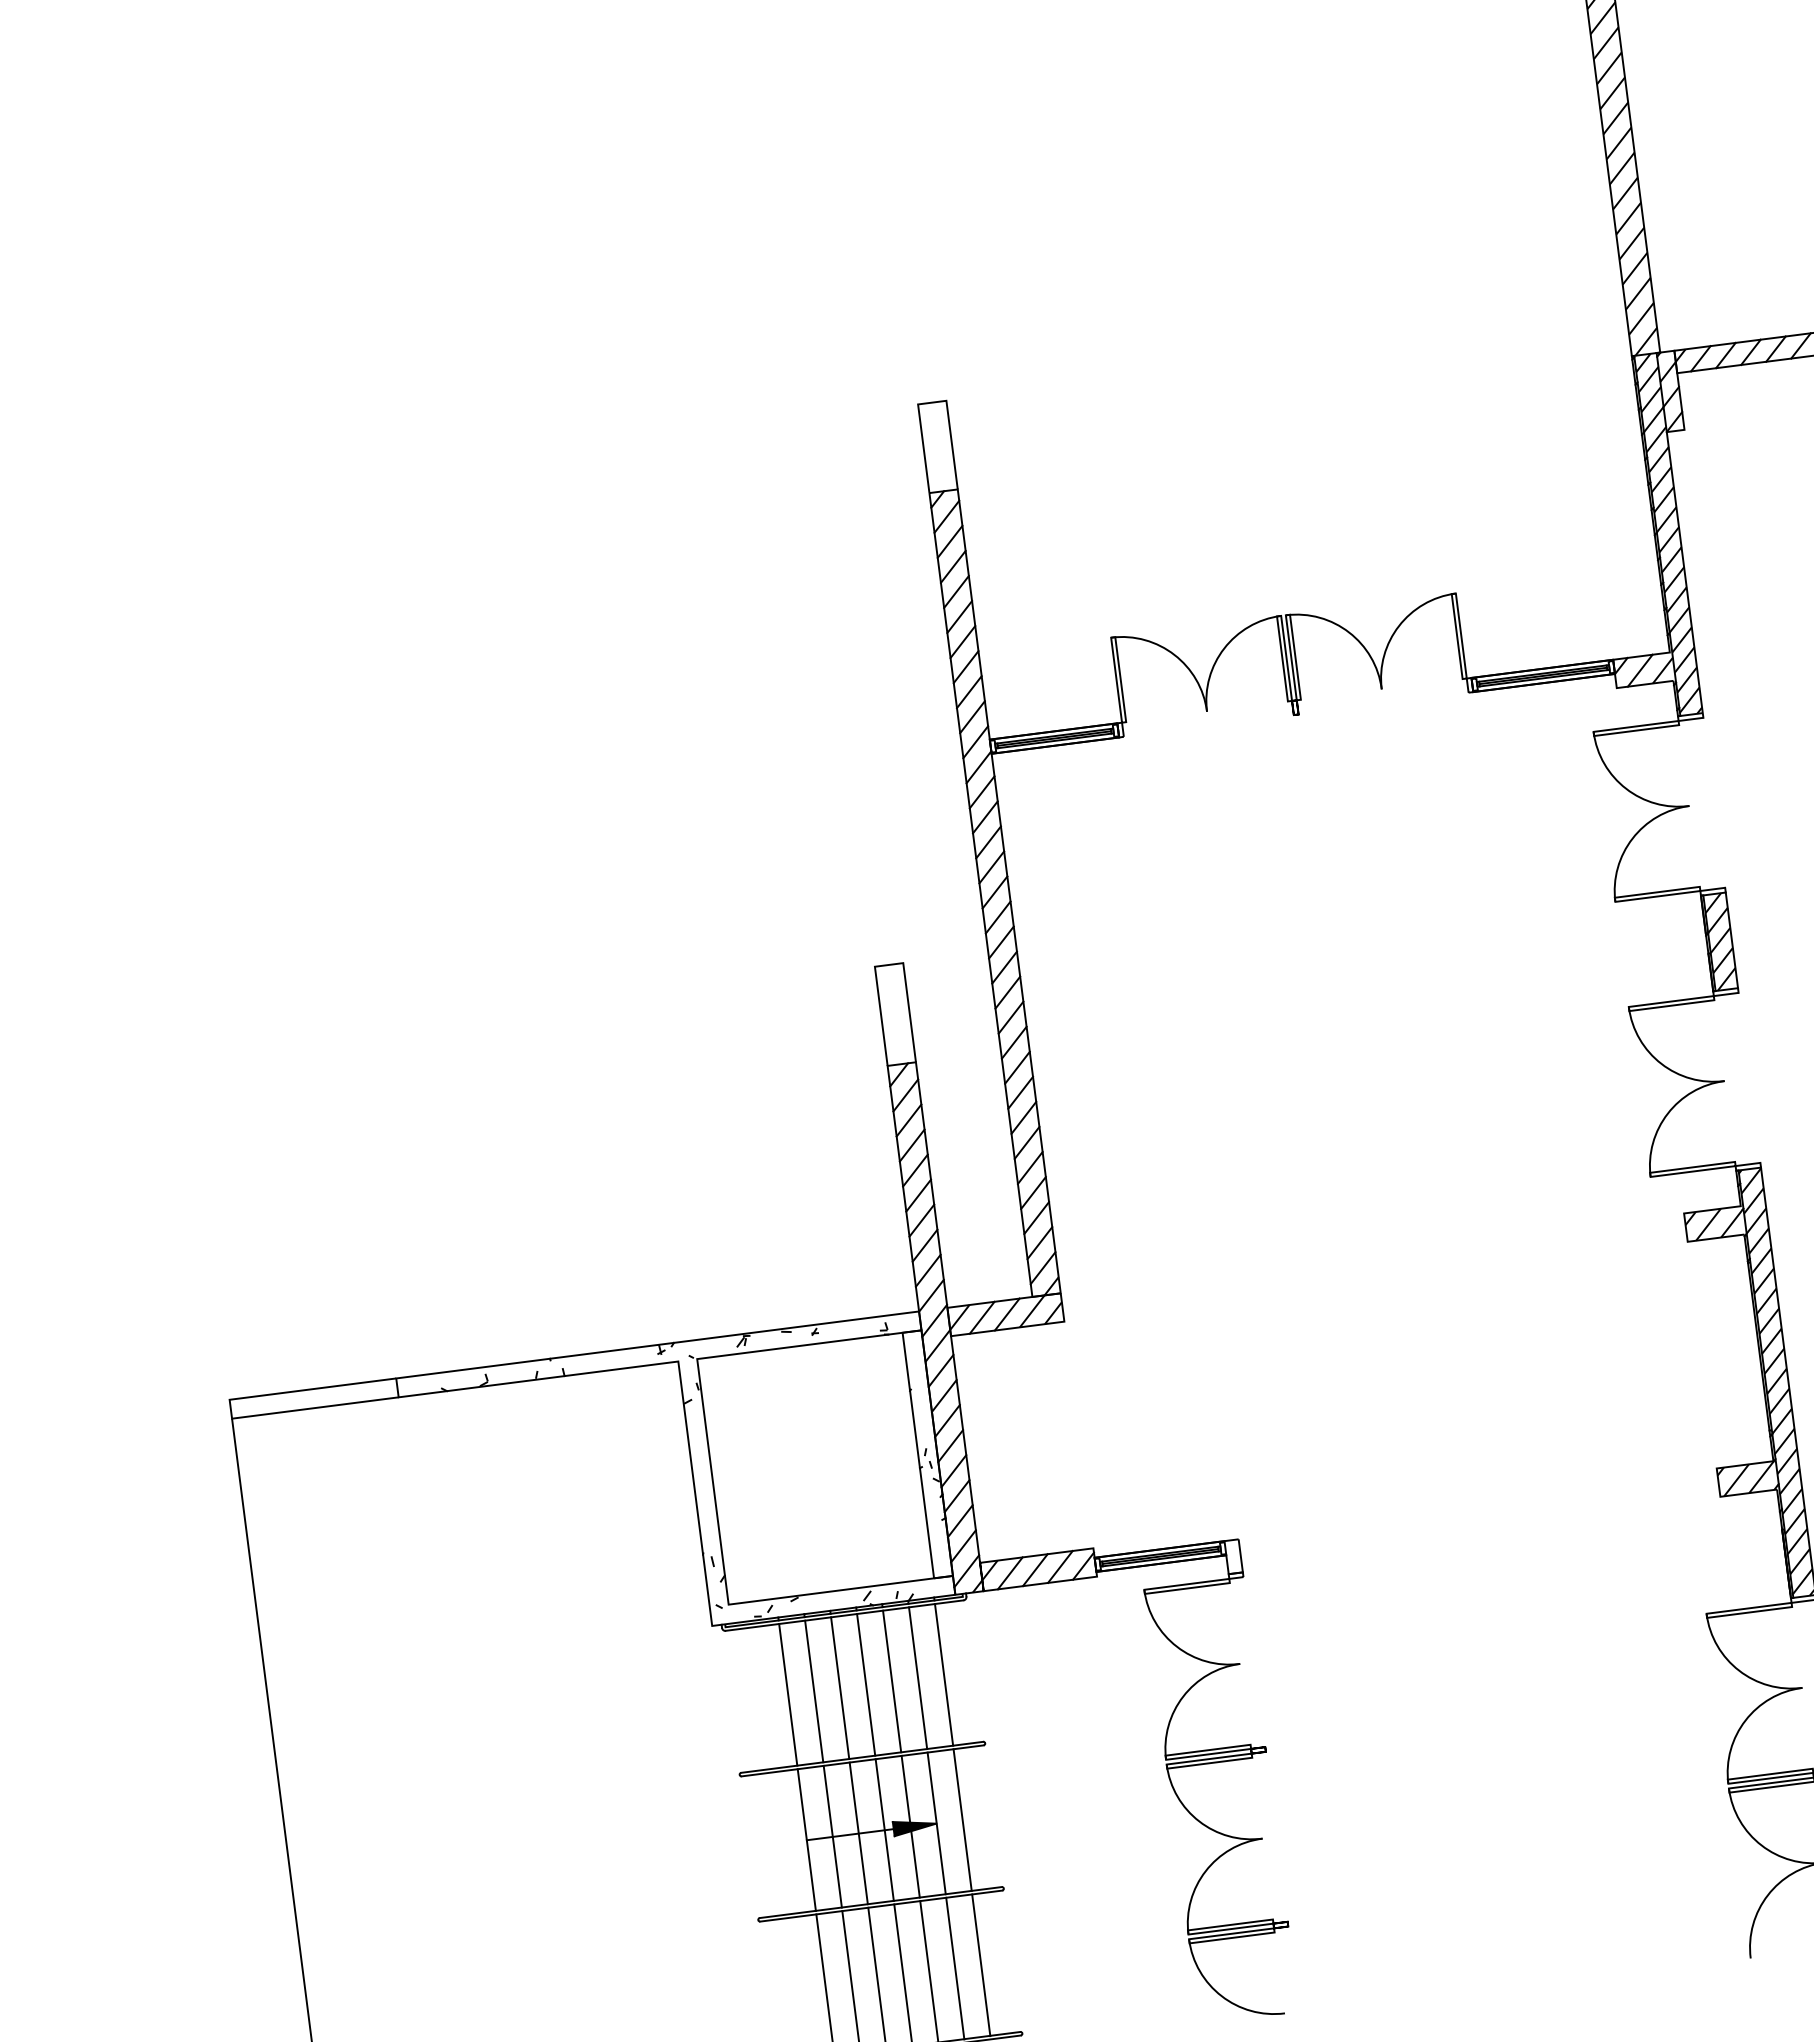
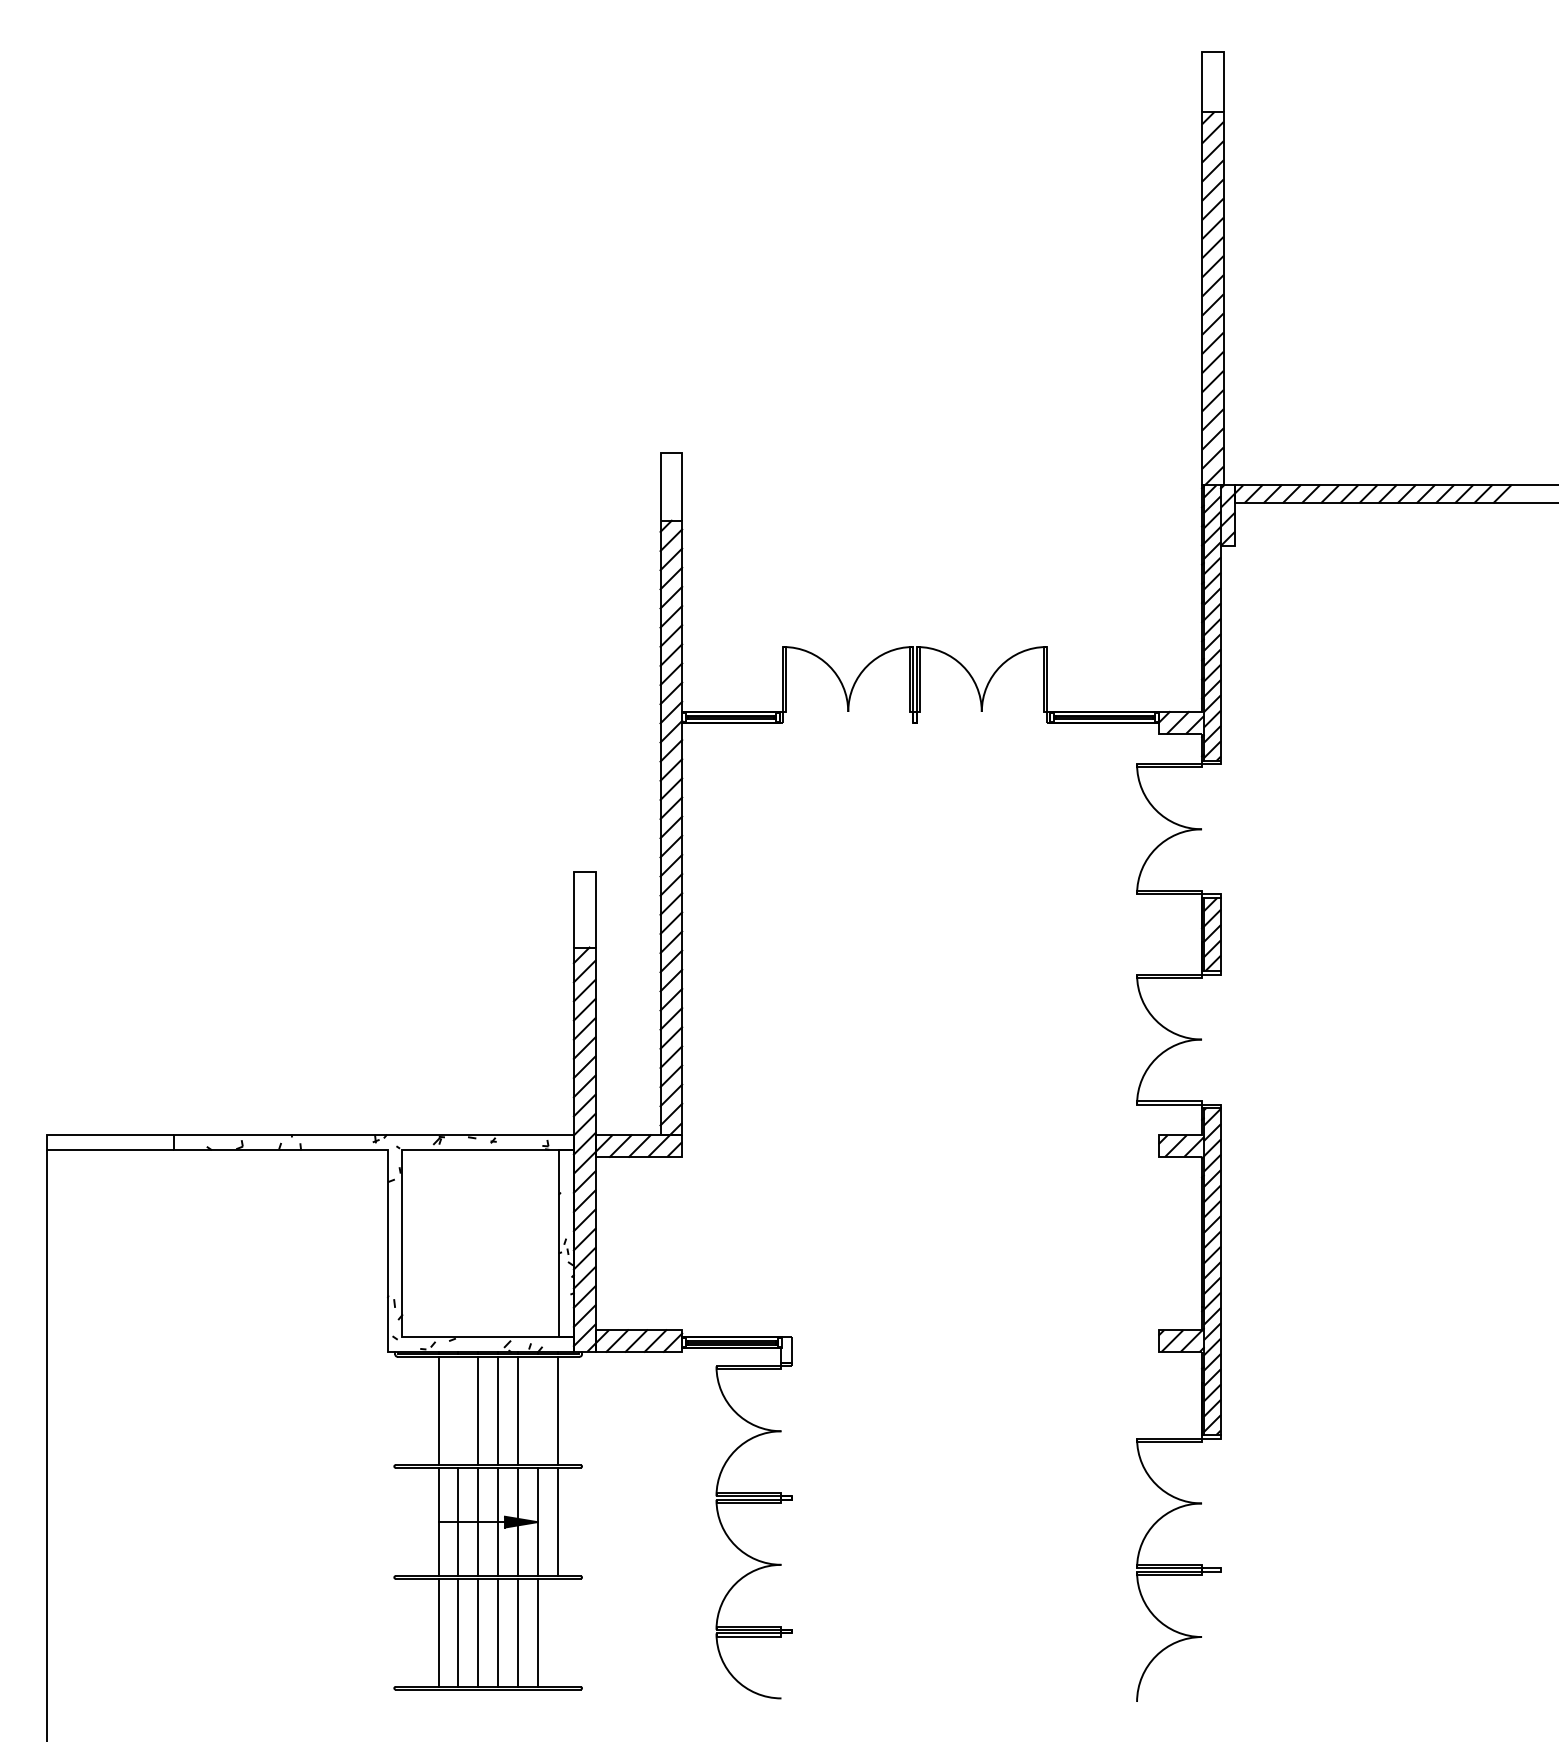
line: (917, 1677) -> (537, 1410), removed
line: (814, 1690) -> (458, 1410), removed
line: (980, 1964) -> (557, 1632), removed

